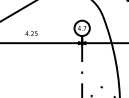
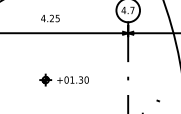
part: (40, 73) -> (64, 79), added

